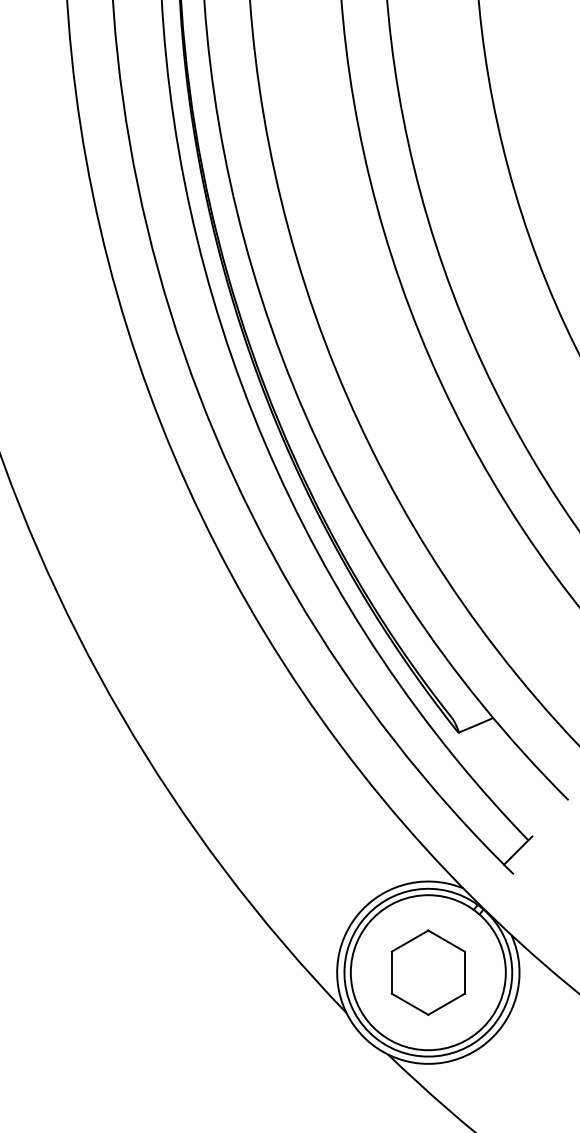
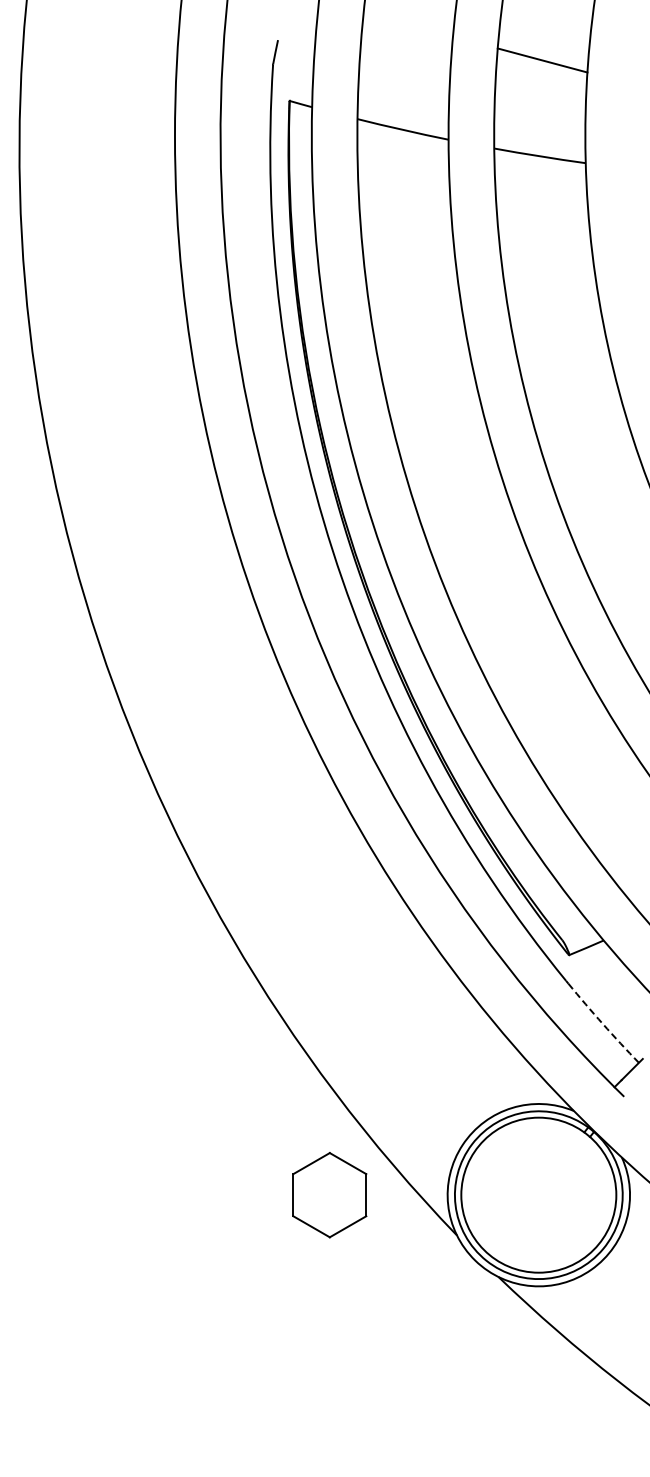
arc: (492, 802) -> (602, 1024), solid -> dashed
part: (428, 973) -> (329, 1195), moved

